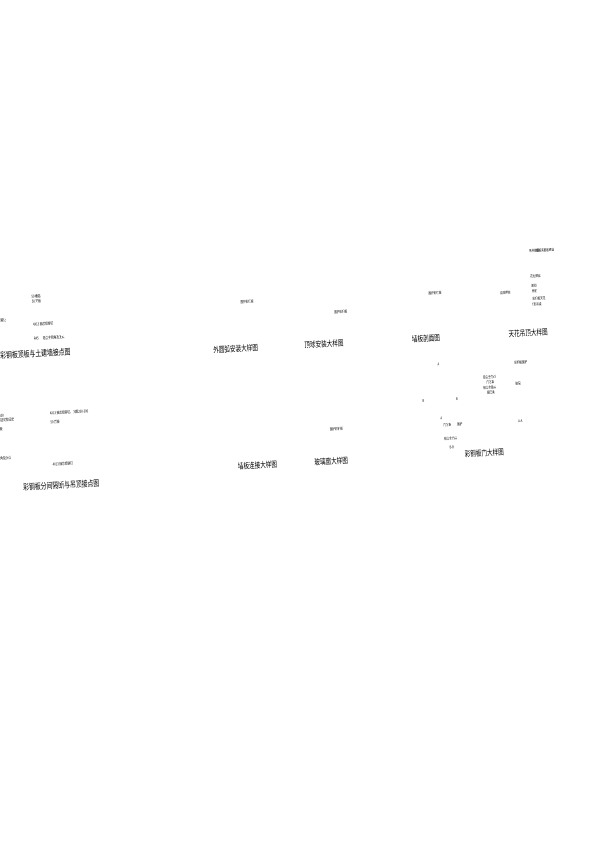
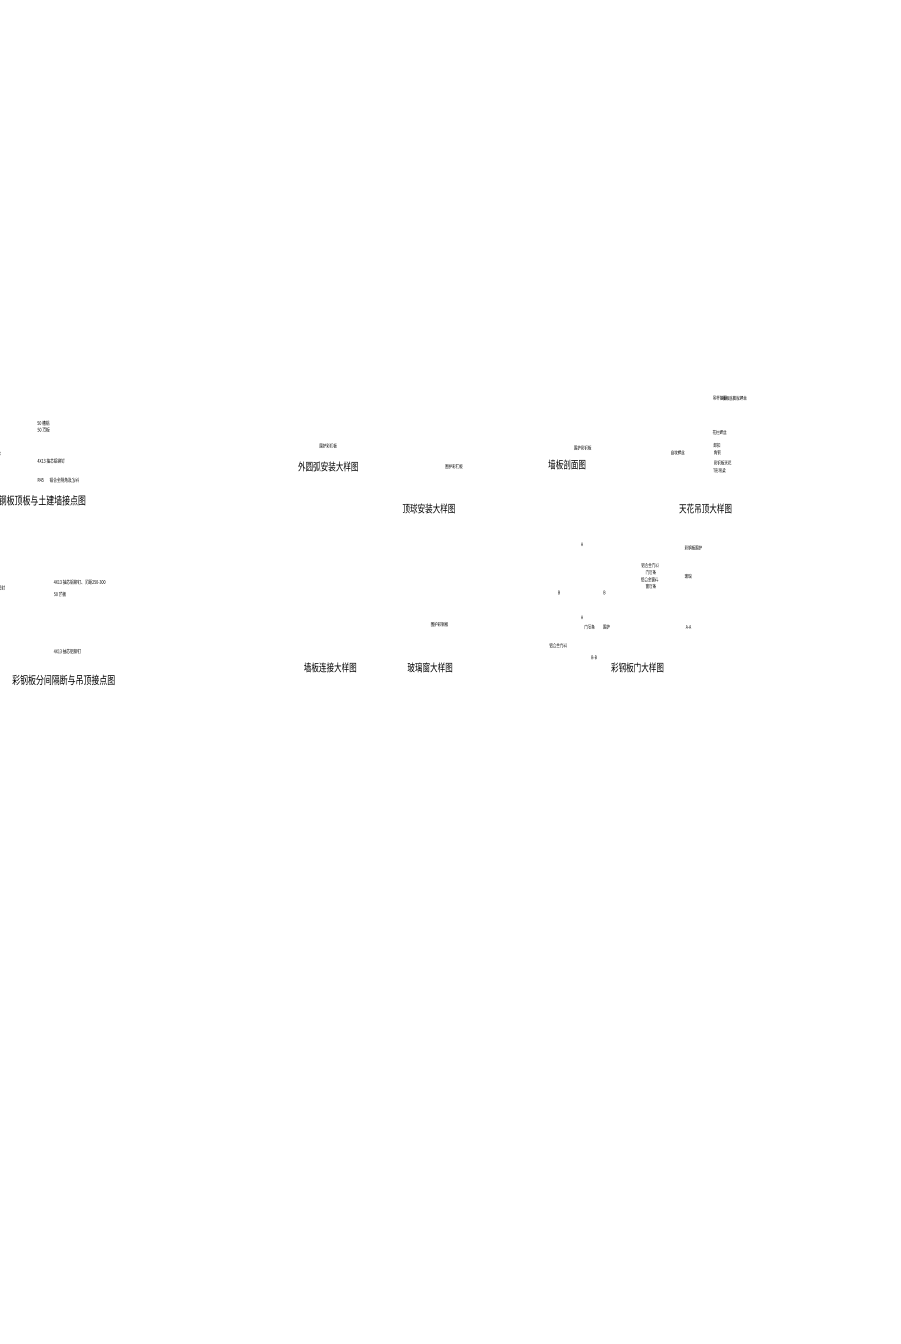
text: (425, 338) -> (566, 464), moved
text: (235, 348) -> (327, 466), moved
text: (450, 438) -> (557, 645), moved

